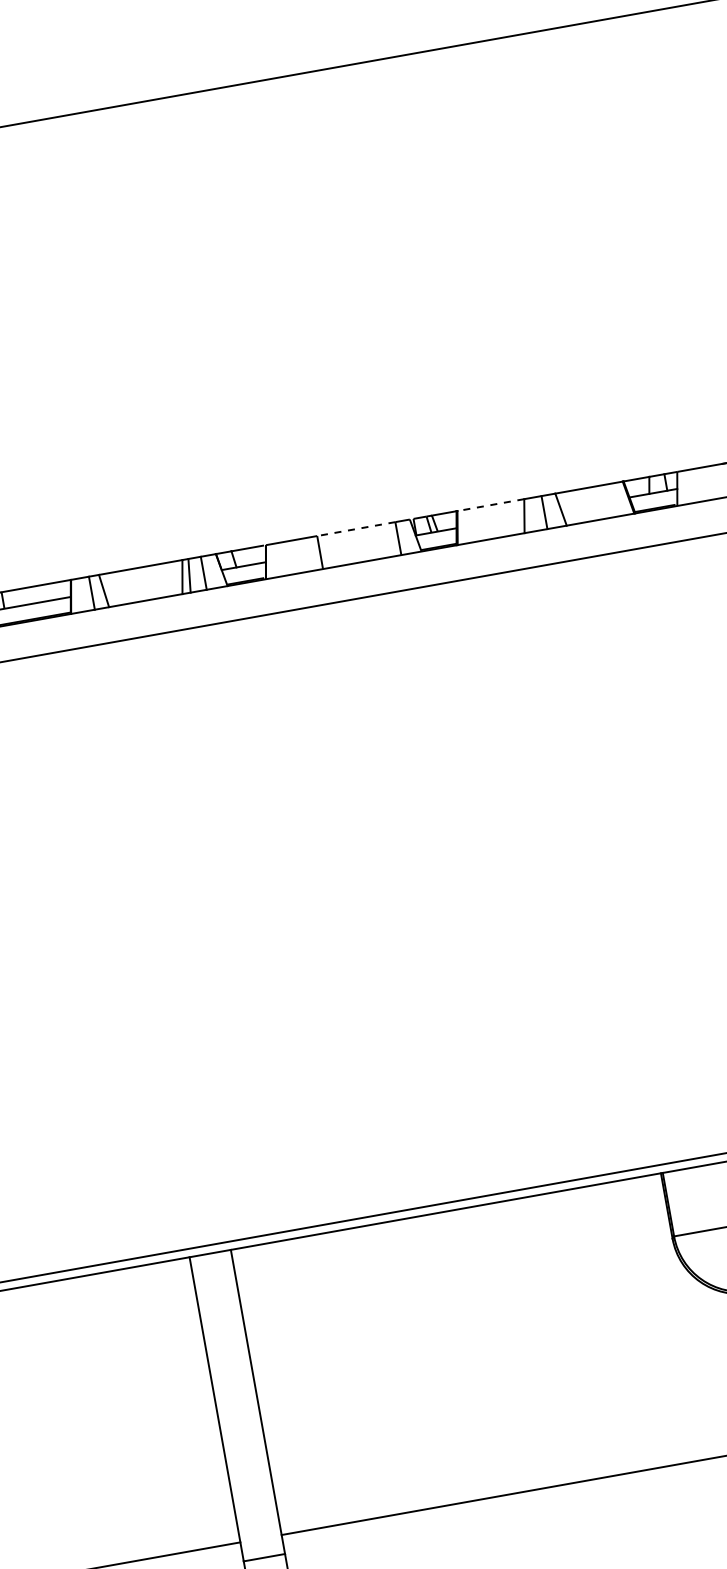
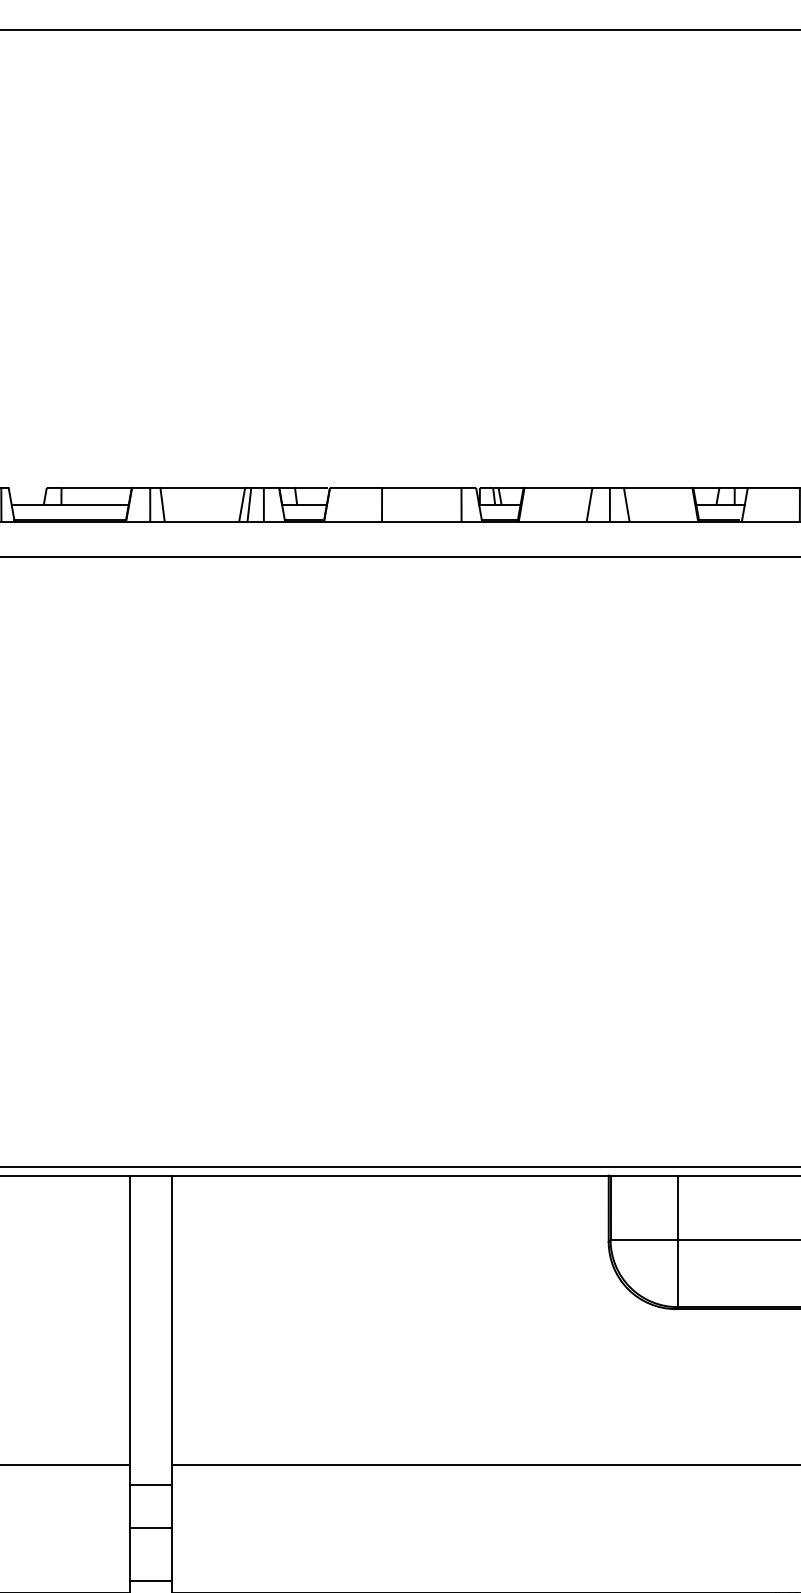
line: (490, 504) -> (558, 487), dashed -> solid
line: (355, 528) -> (421, 487), dashed -> solid

